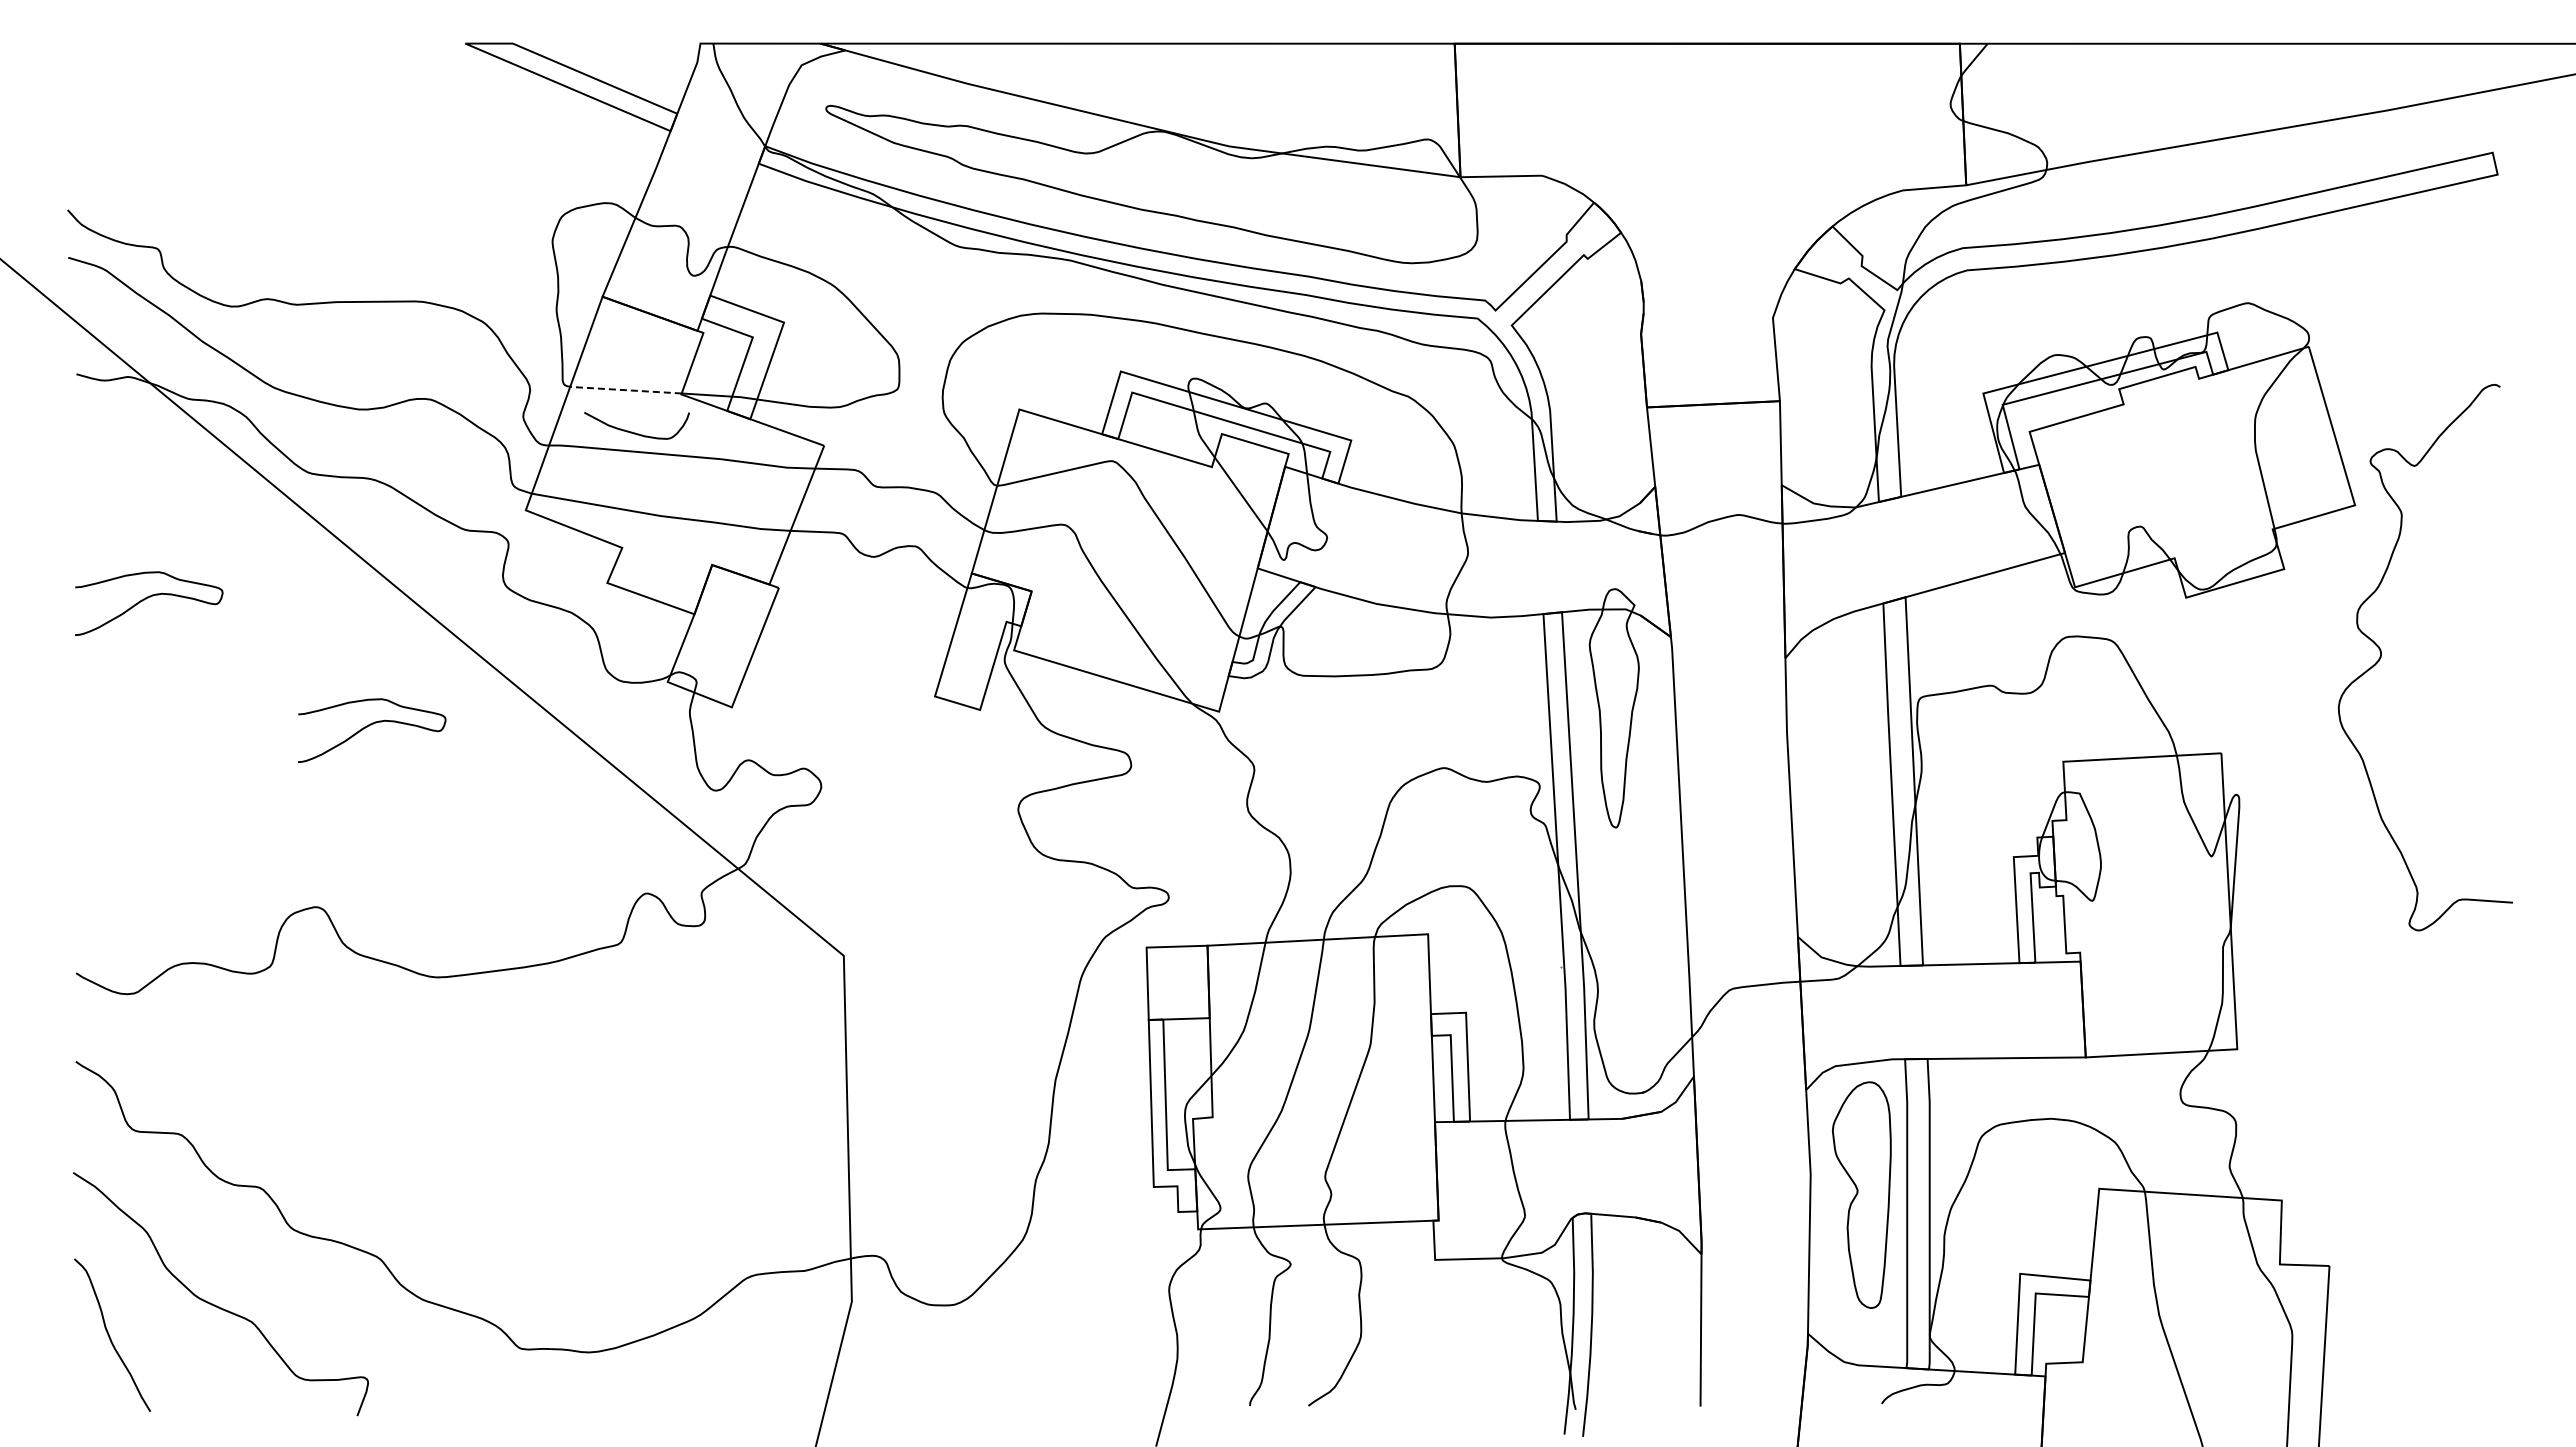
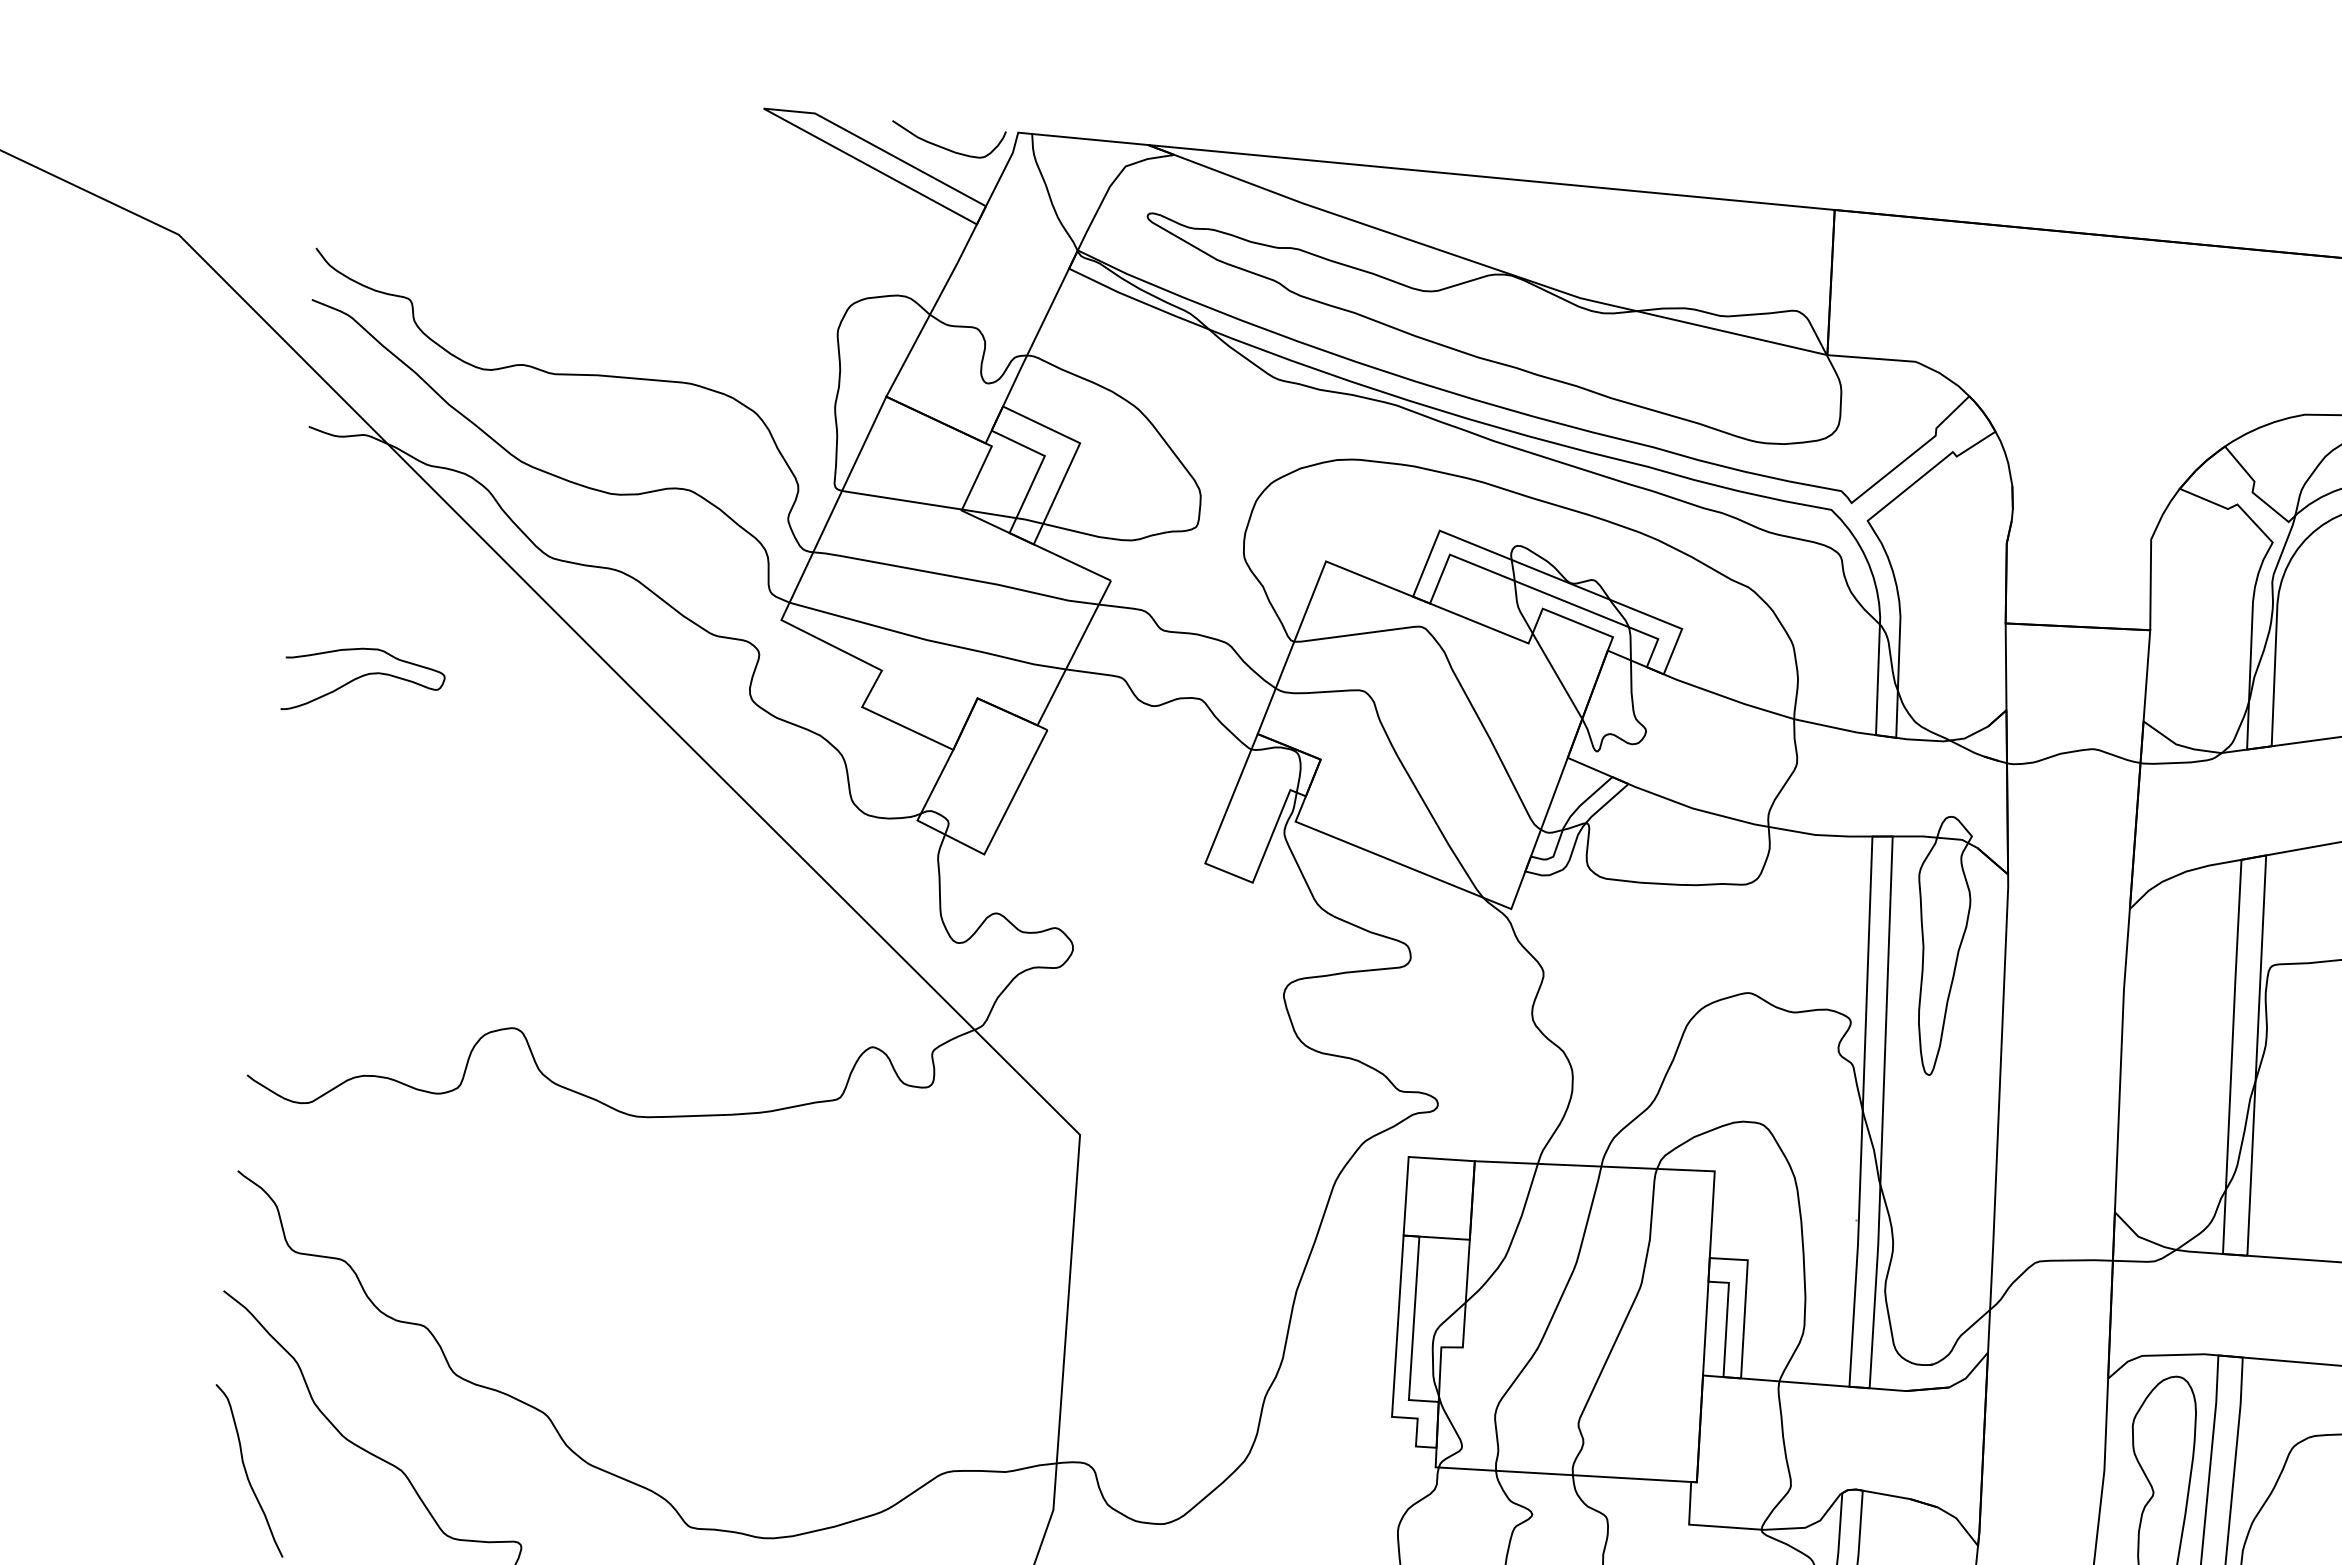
line: (625, 390) -> (901, 500), dashed -> solid
curve: (635, 432) -> (945, 147), moved
curve: (369, 726) -> (590, 838), removed

